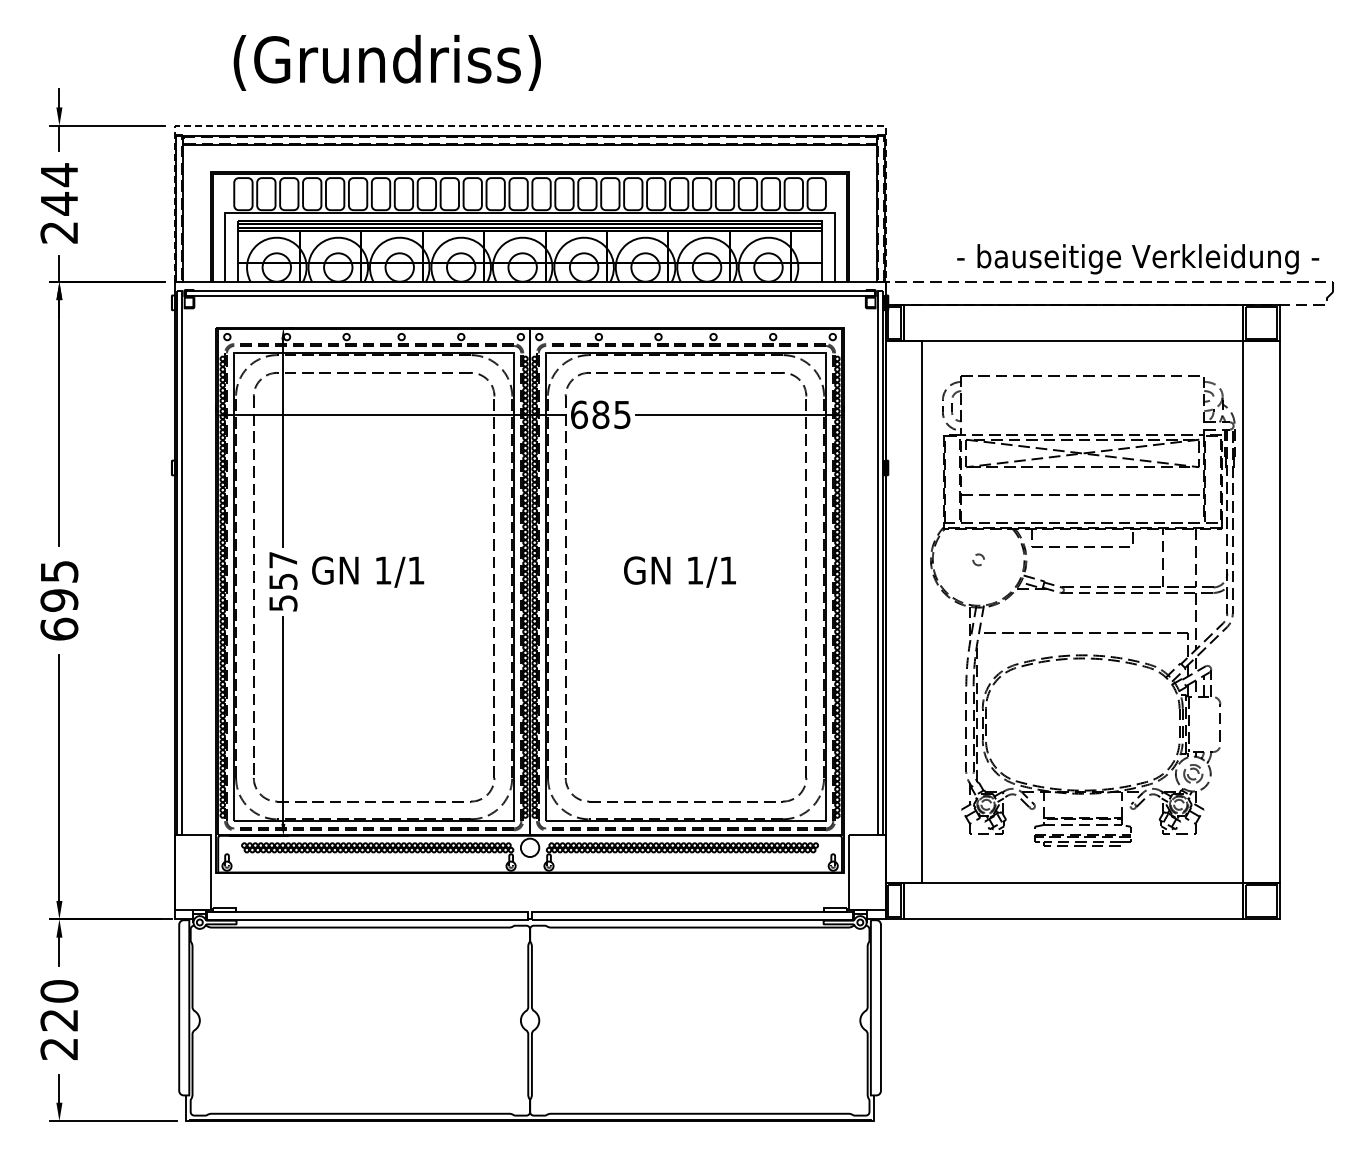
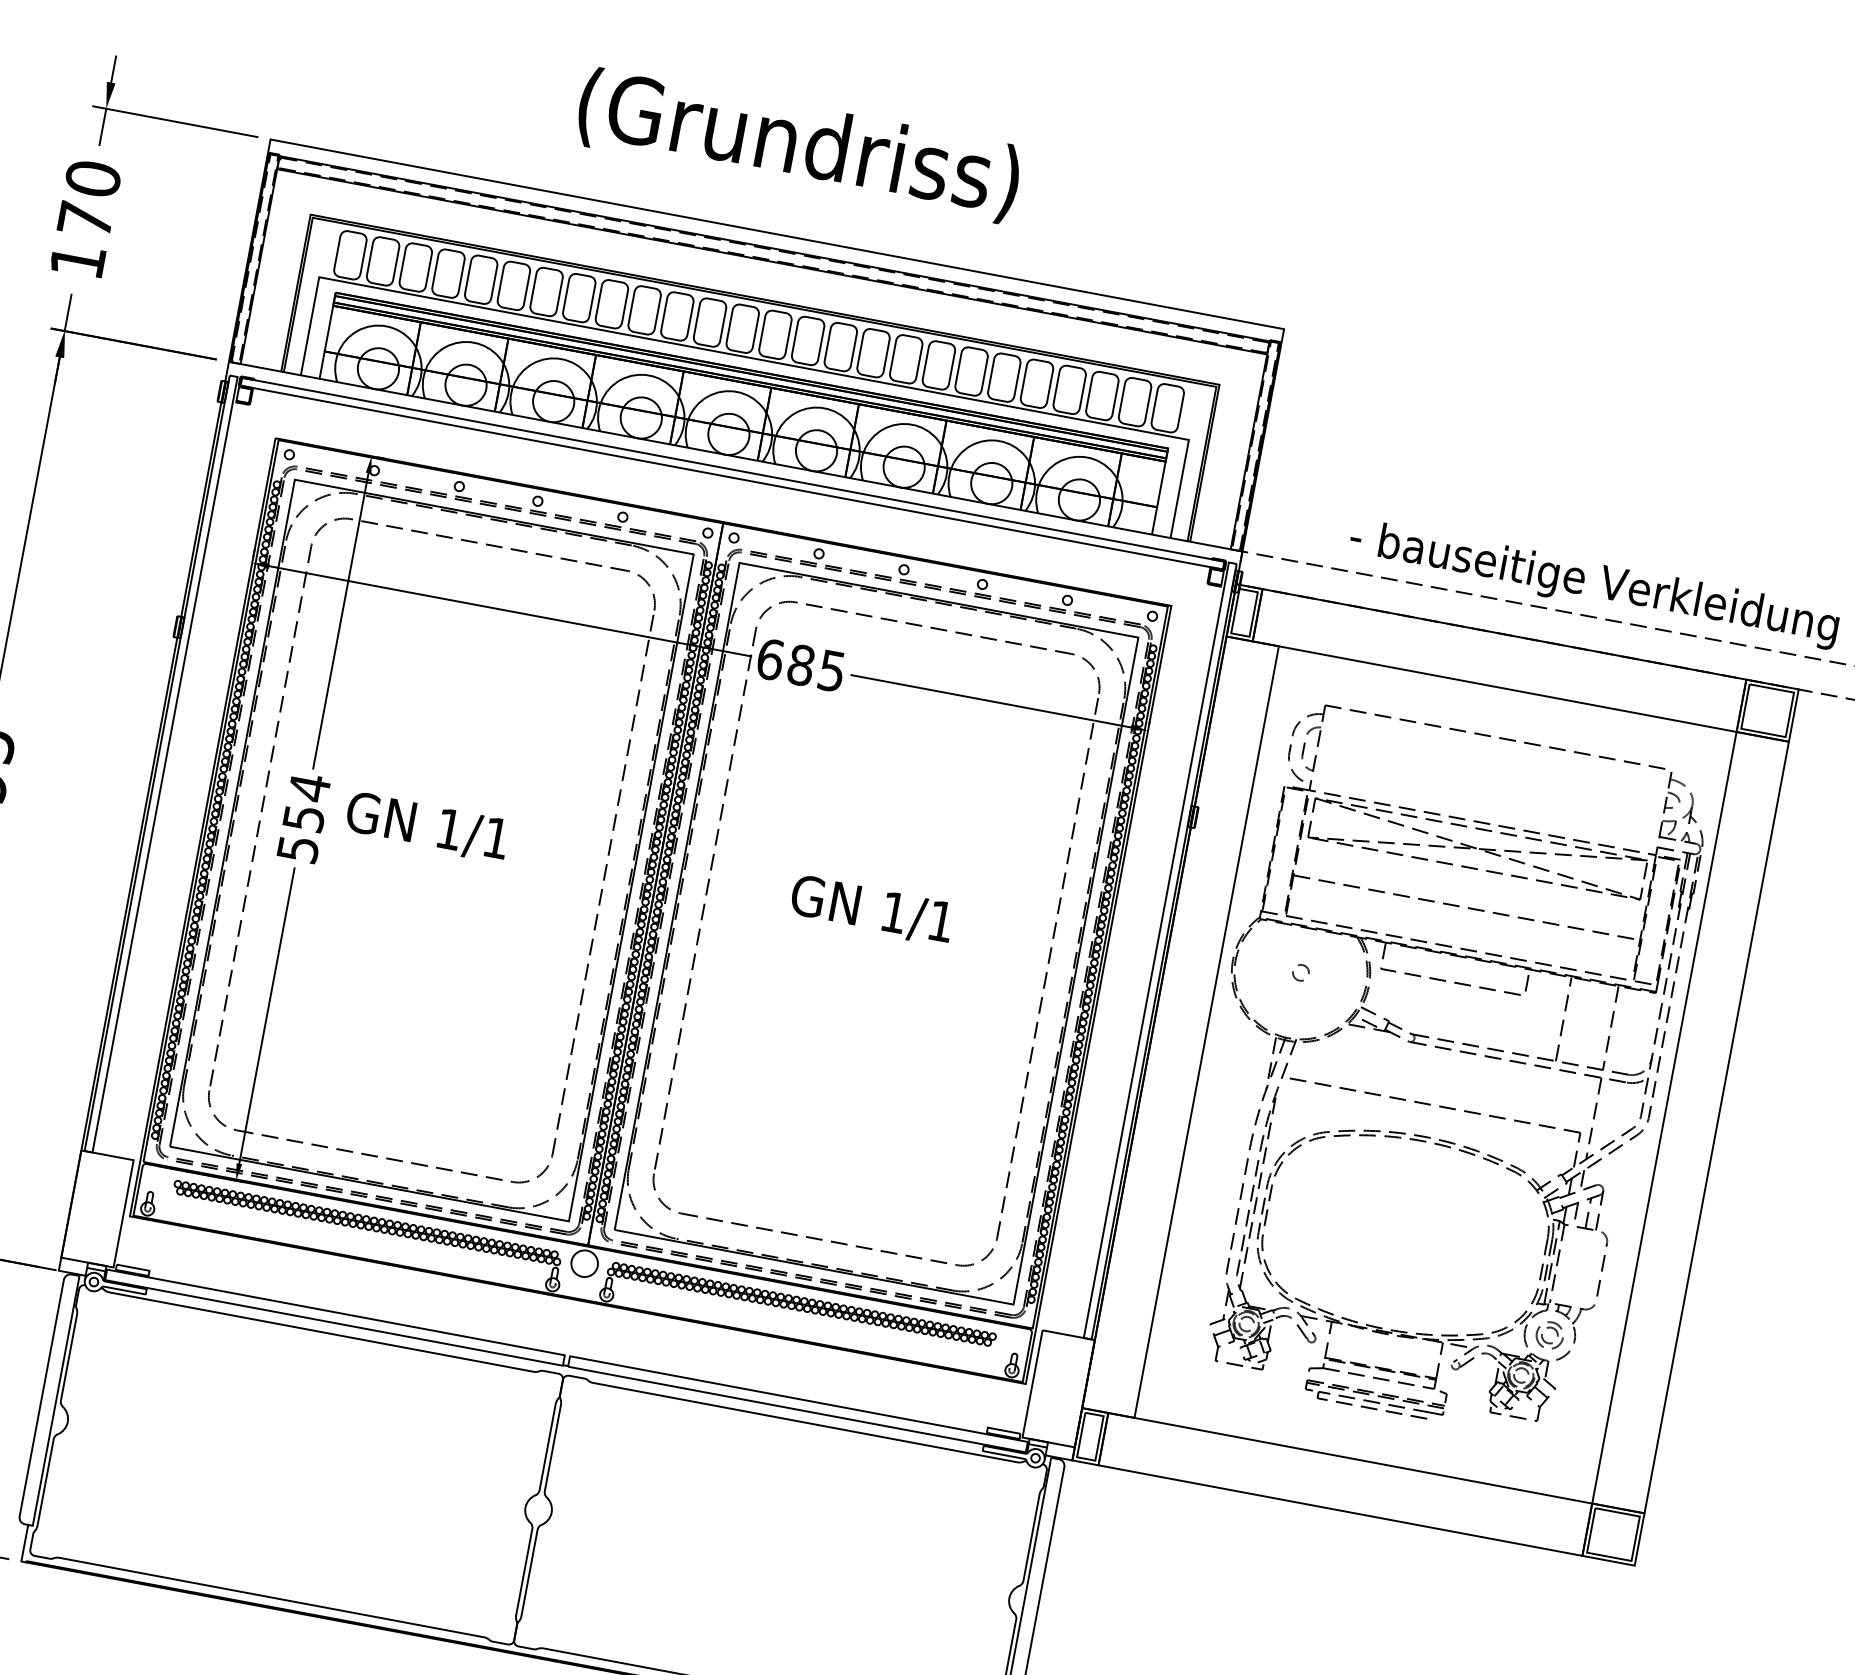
text: (386, 62) -> (797, 144), moved
line: (530, 125) -> (777, 234), dashed -> solid
text: (59, 203) -> (85, 219), 244 -> 170
text: (283, 560) -> (309, 788), 557 -> 554

